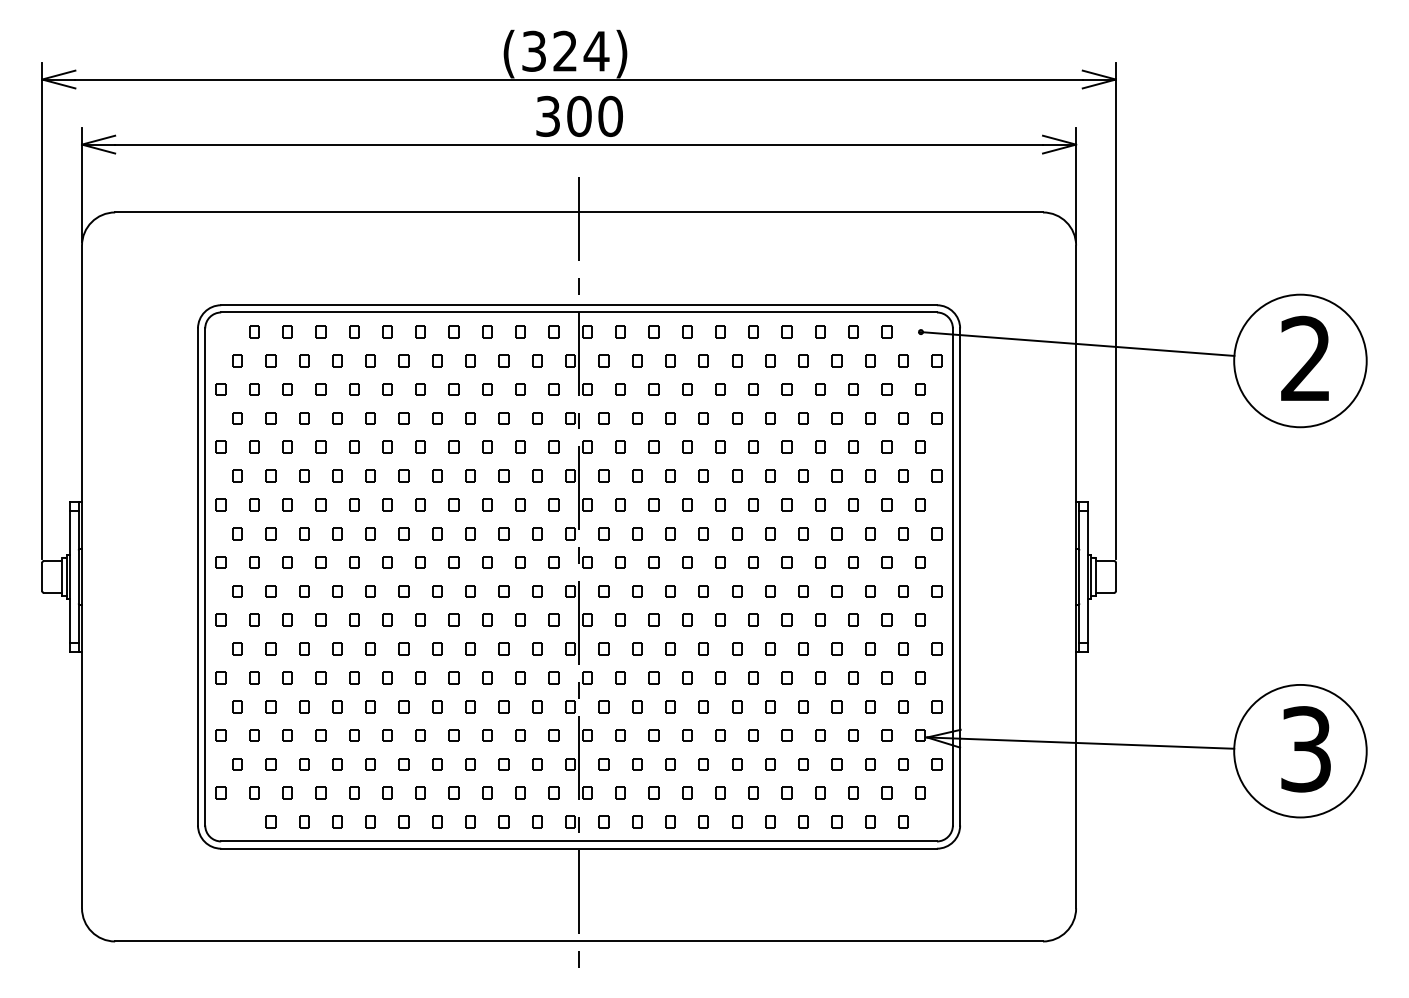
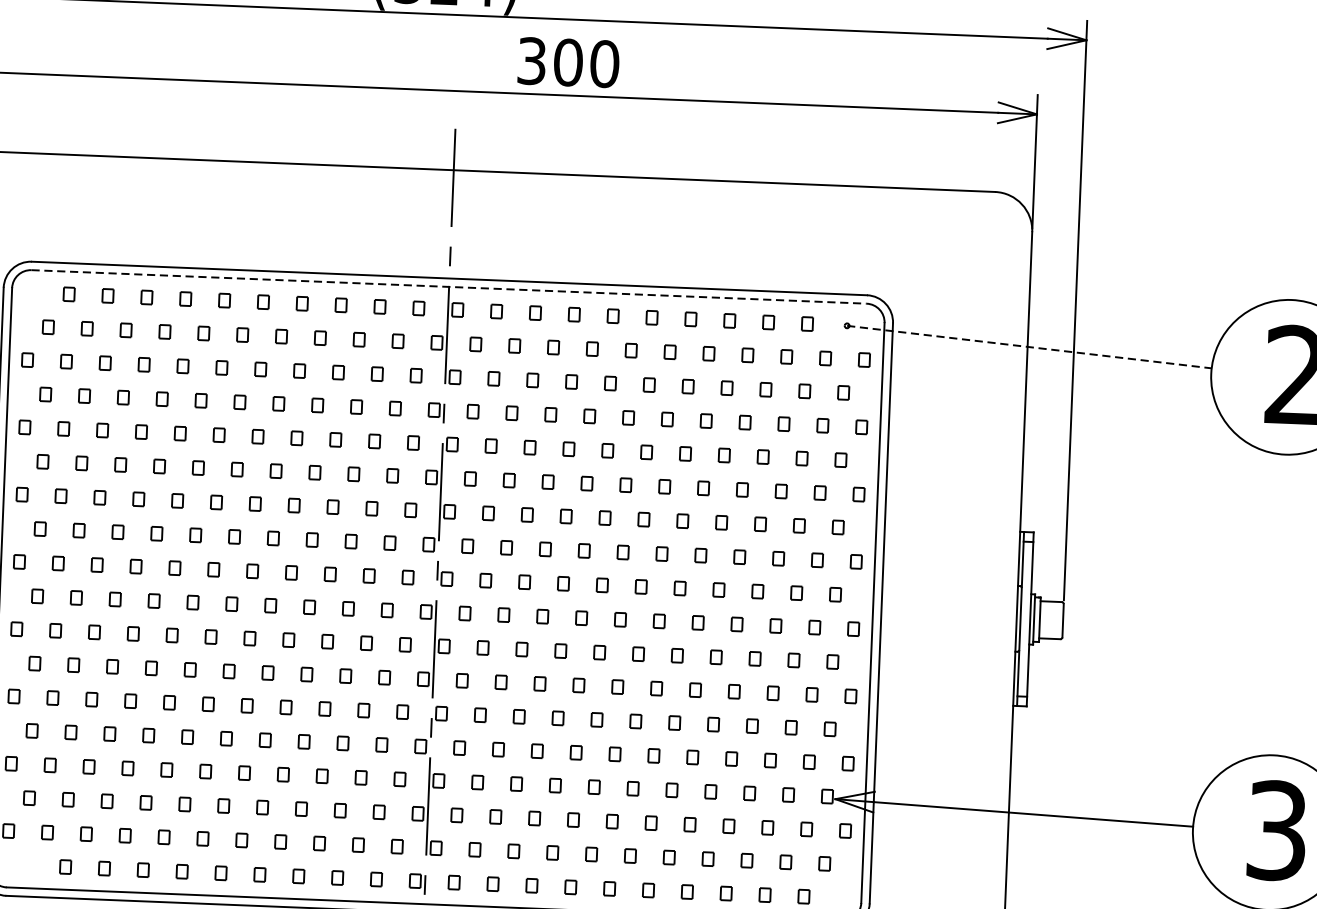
text: (579, 115) -> (568, 61), moved
line: (579, 312) -> (449, 286), solid -> dashed
line: (1078, 344) -> (1030, 347), solid -> dashed

